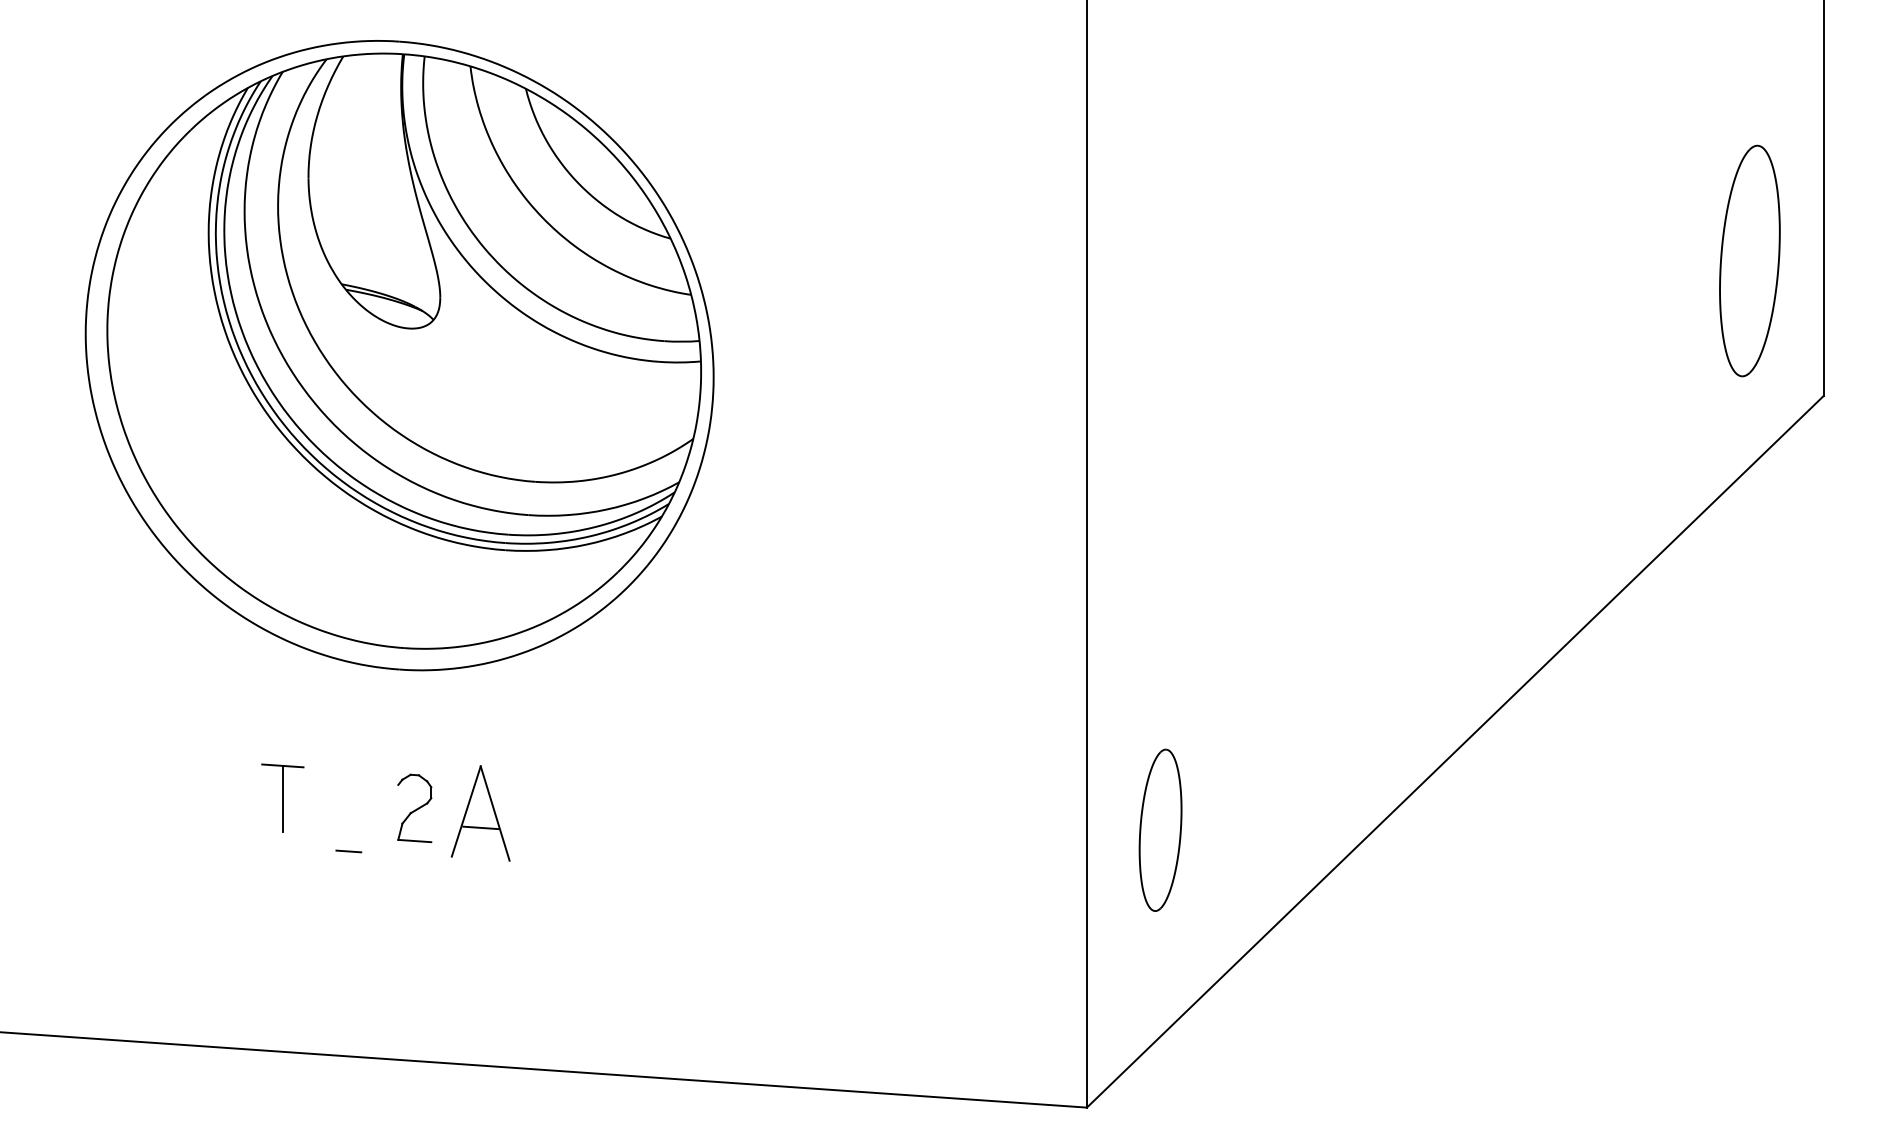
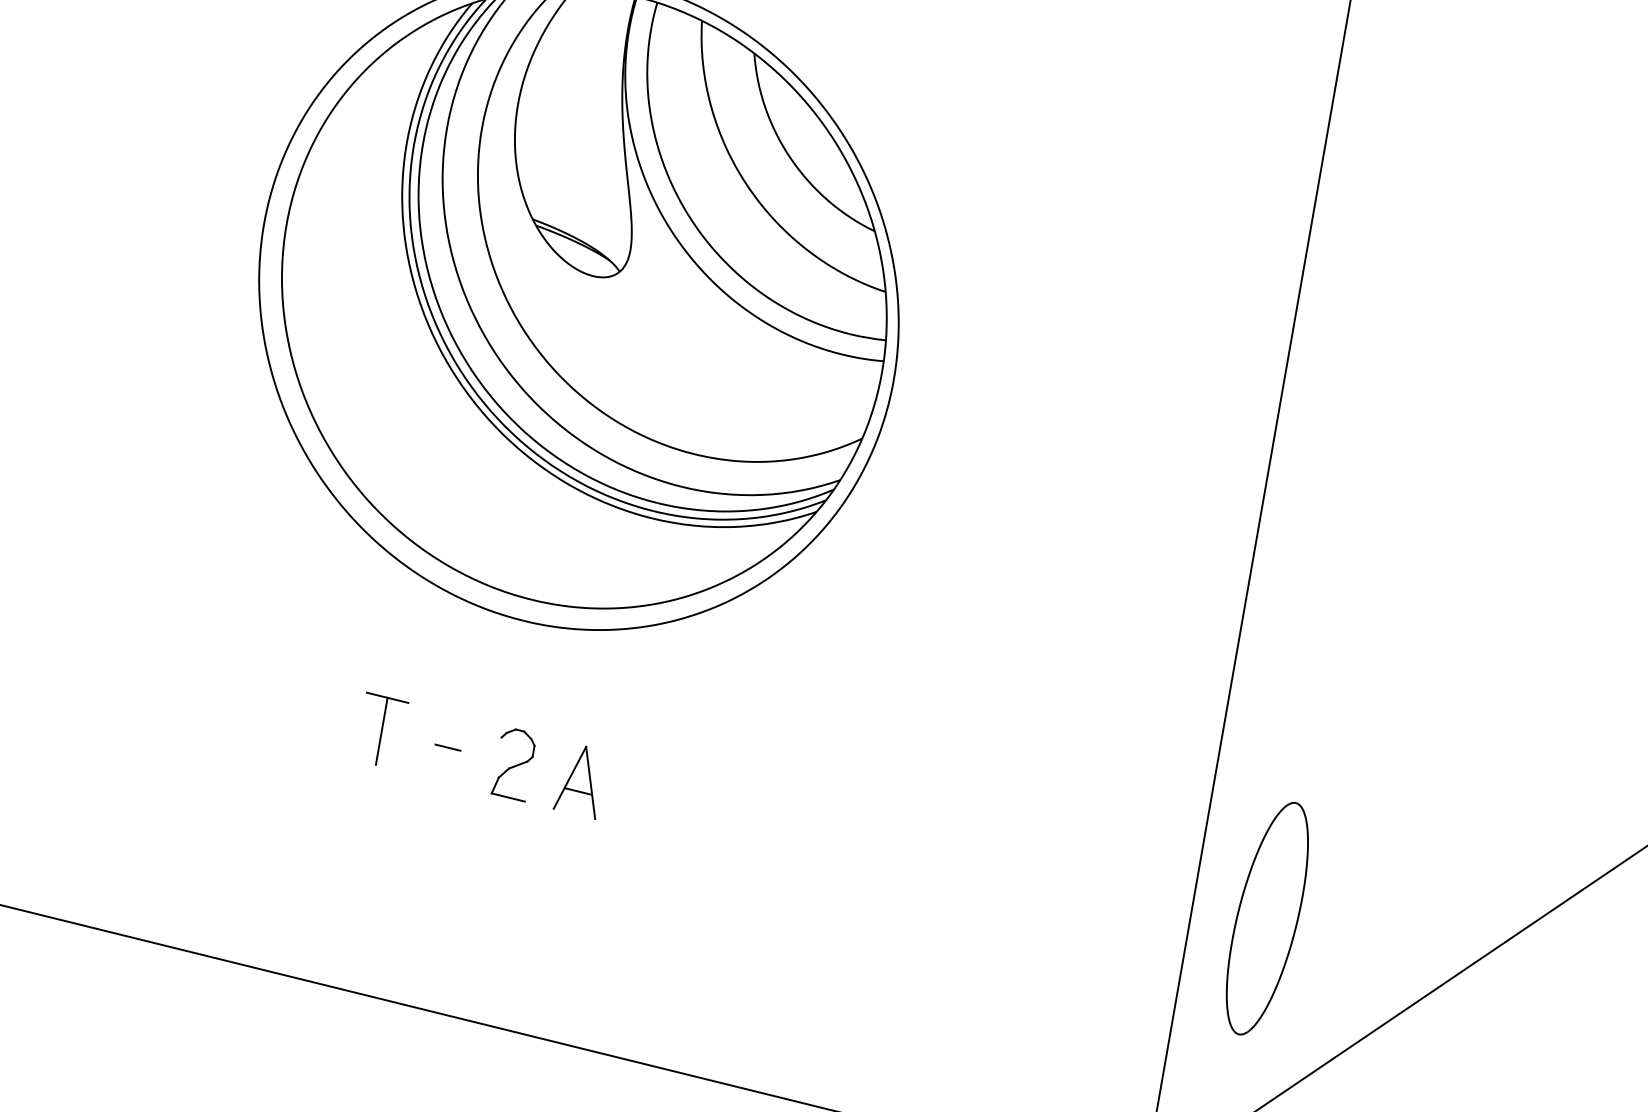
part: (480, 812) -> (580, 780), size x0.71
part: (1160, 830) -> (1267, 918), size x1.43
line: (348, 851) -> (447, 747), moved

